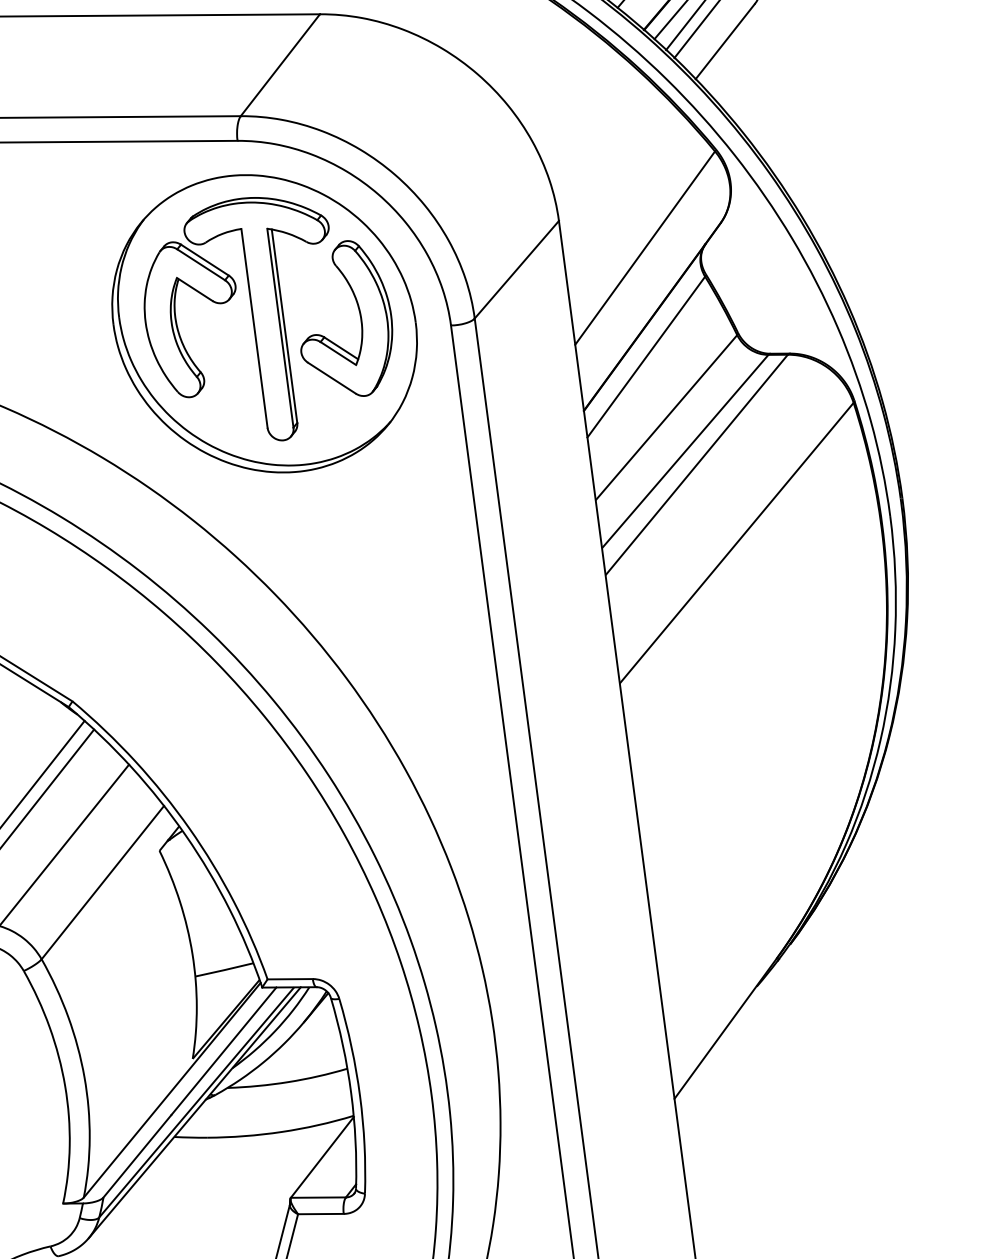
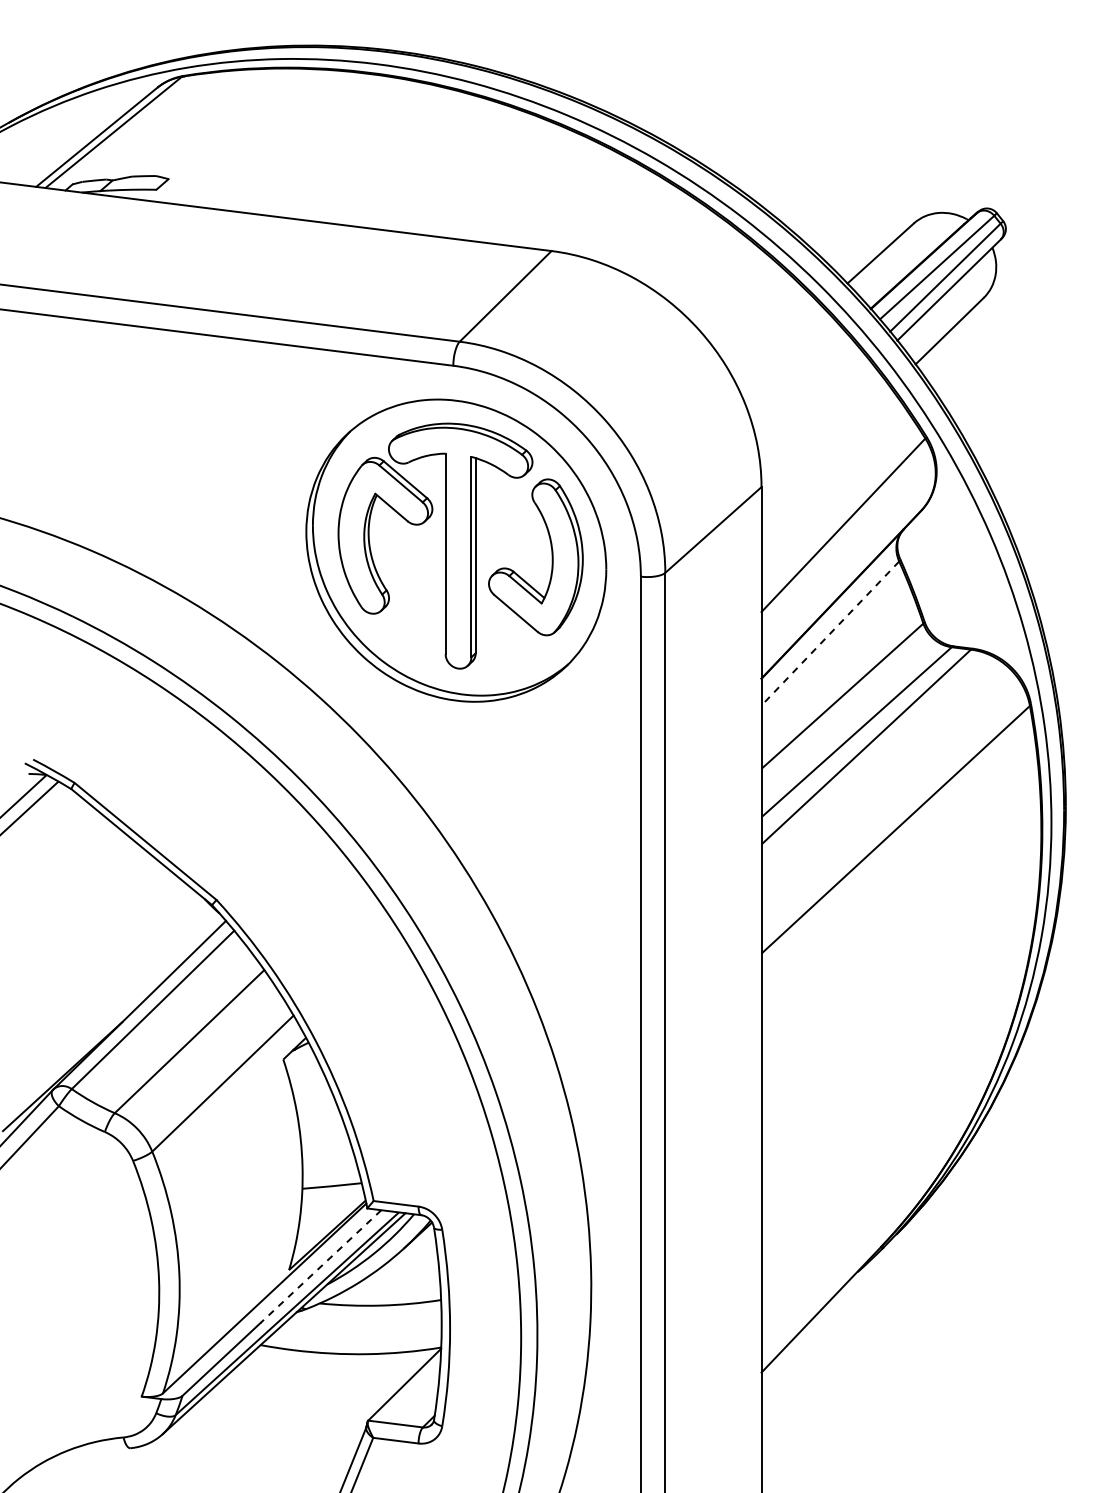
line: (646, 357) -> (830, 633), solid -> dashed
line: (224, 1051) -> (321, 1266), solid -> dashed

